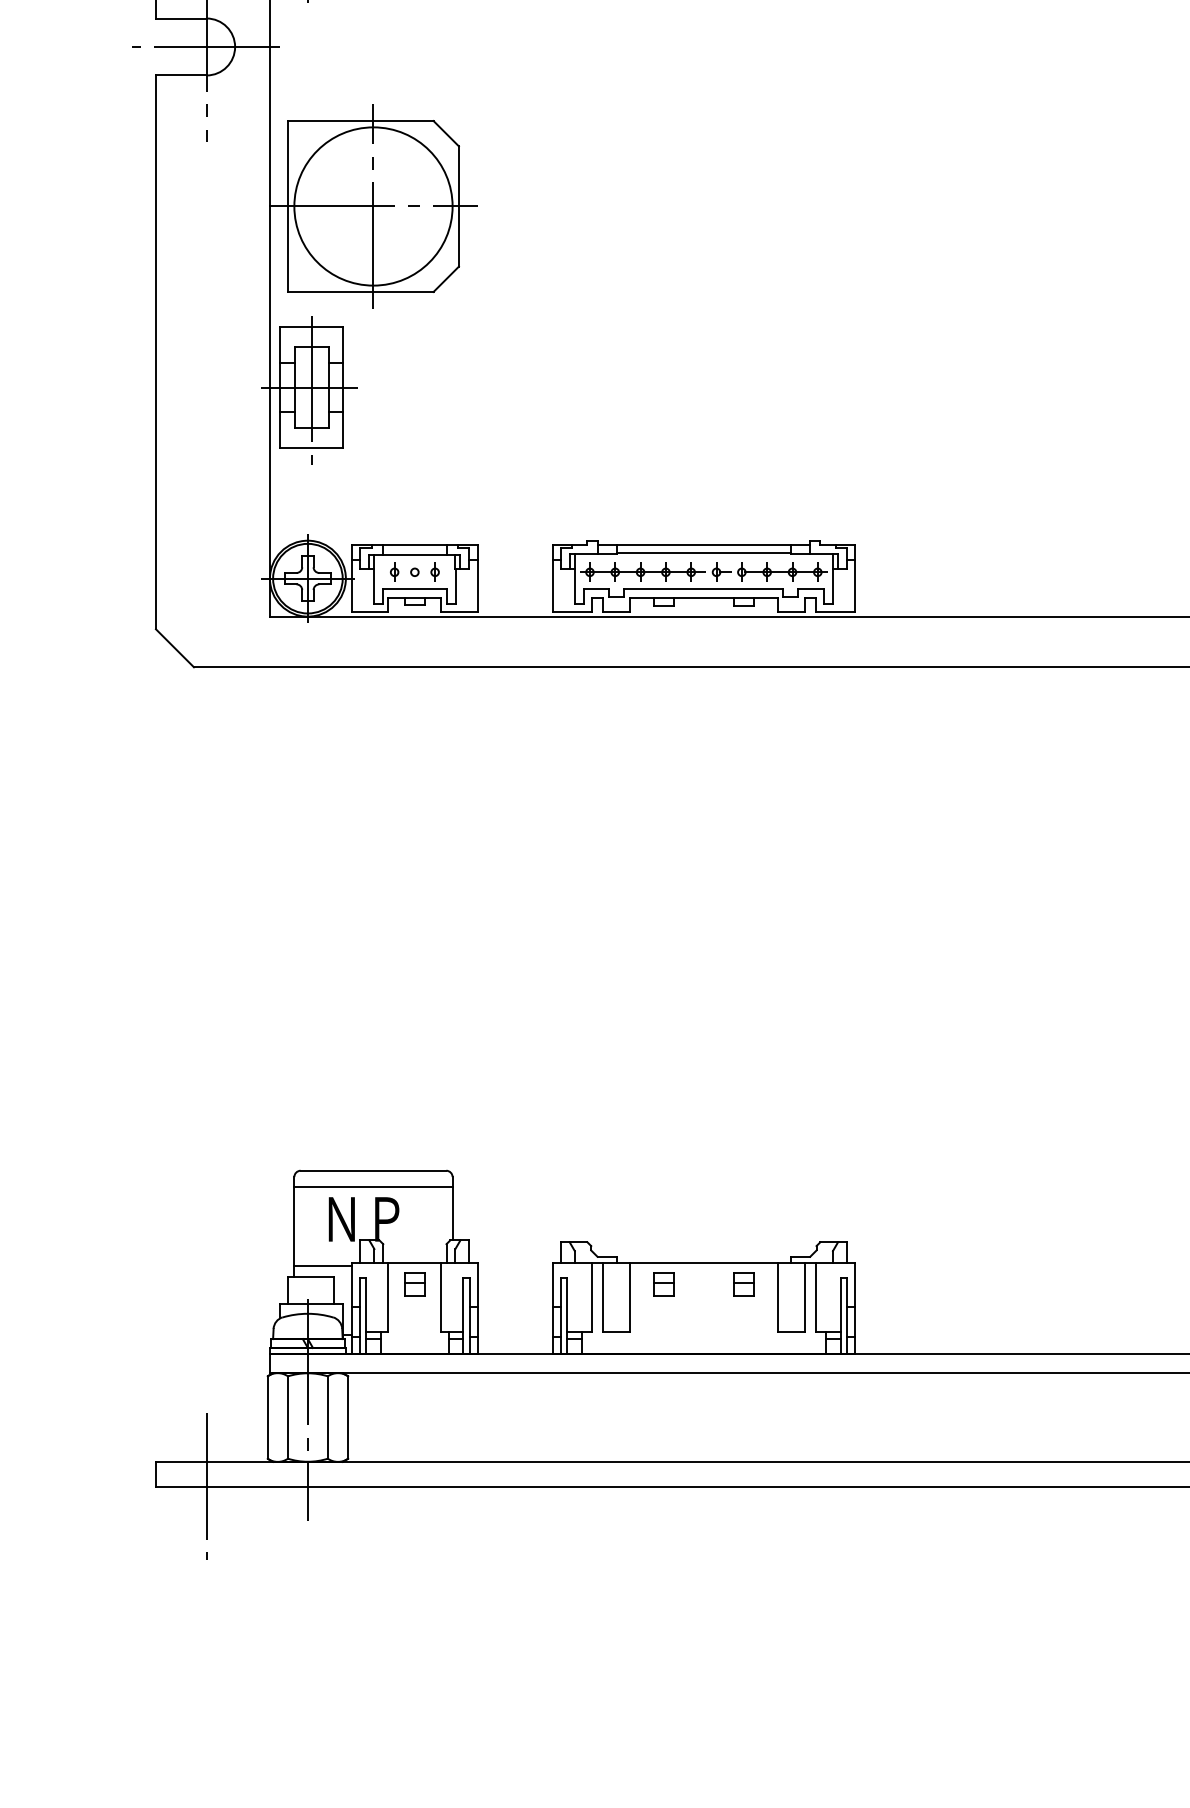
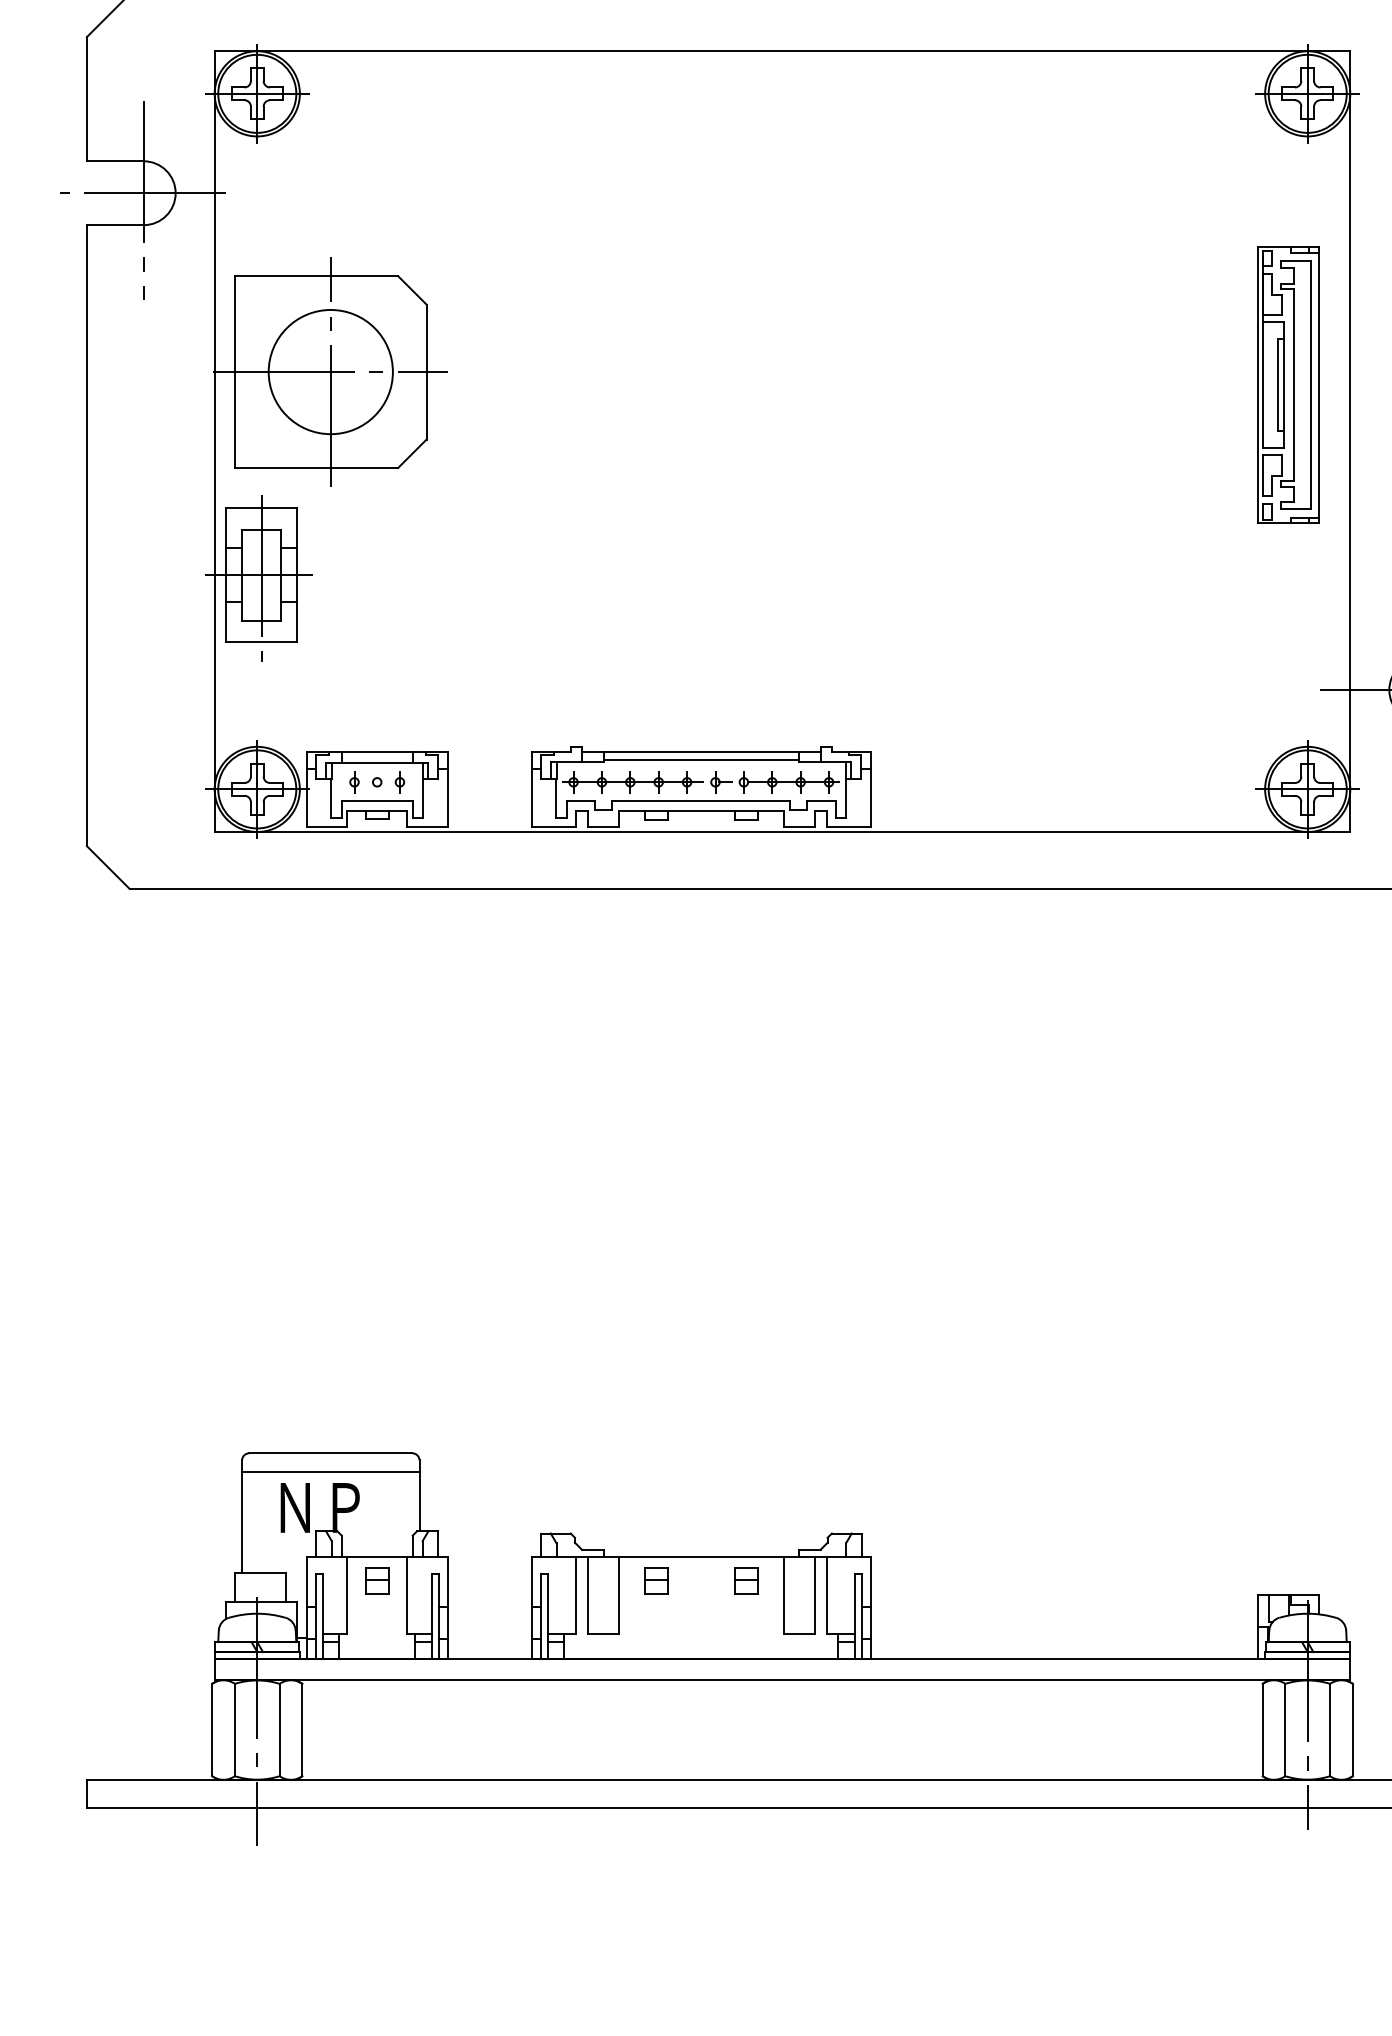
circle: (373, 205) -> (330, 371), size x0.7
line: (323, 1266) -> (274, 1560), removed
line: (206, 1486) -> (143, 1807), removed

